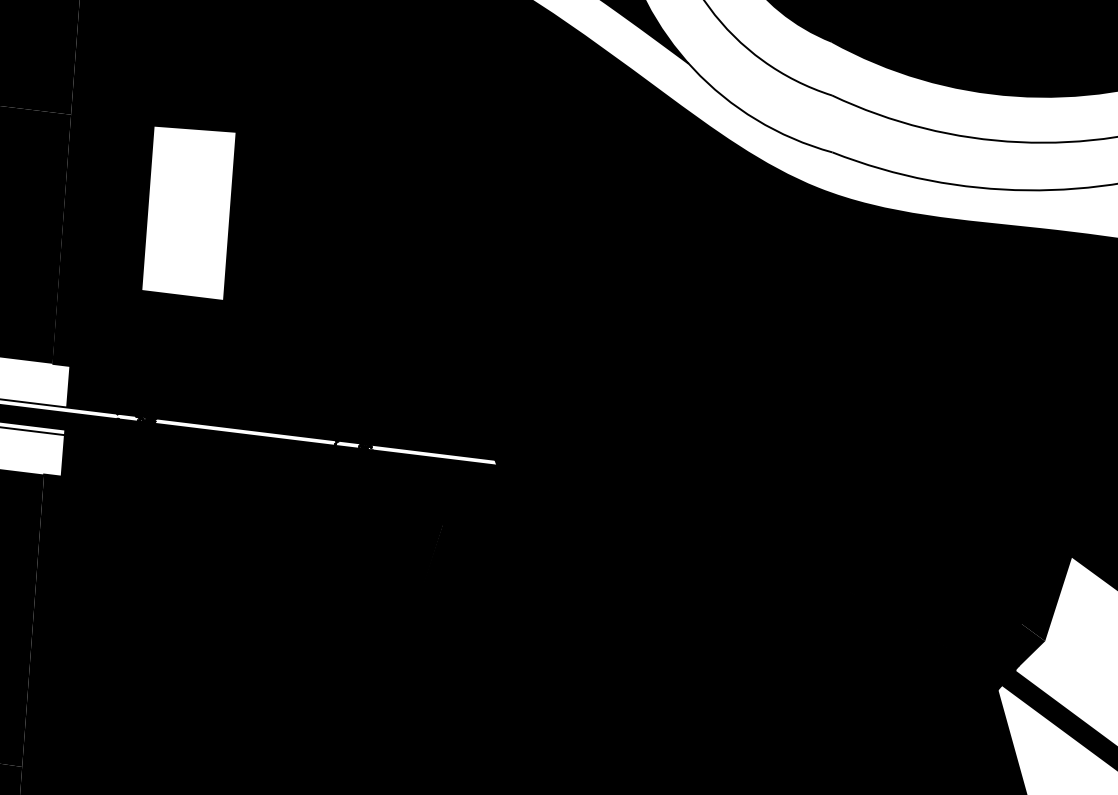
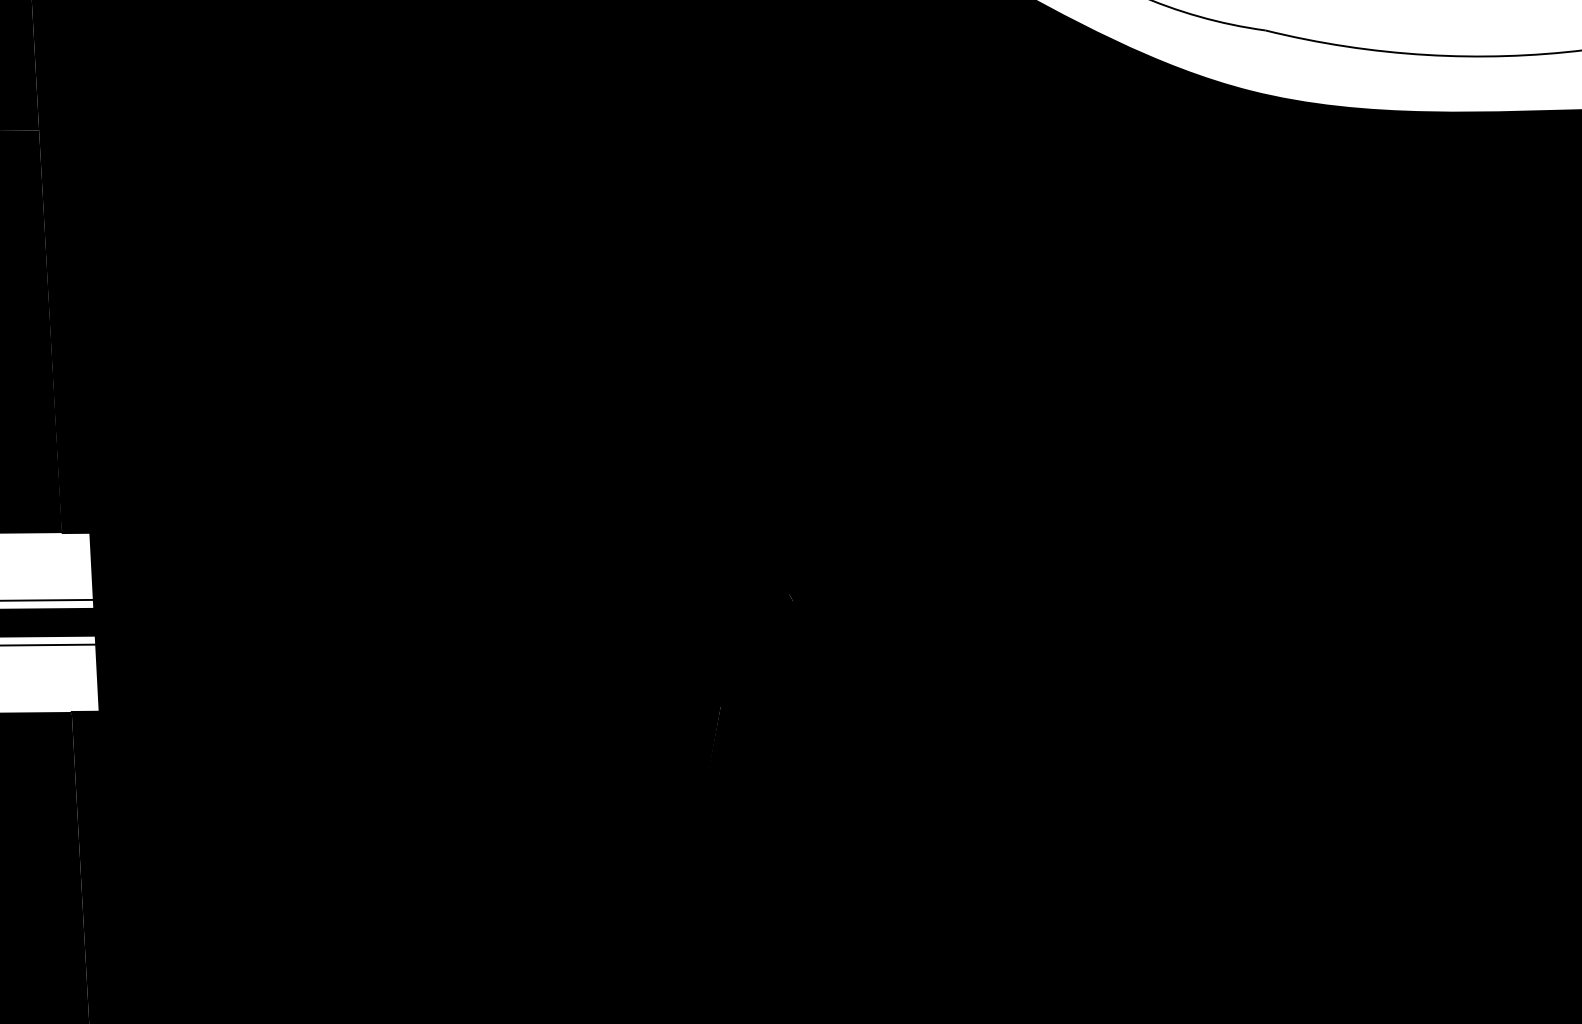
fill: (188, 213) -> (247, 263), added
fill: (280, 436) -> (441, 601), added

